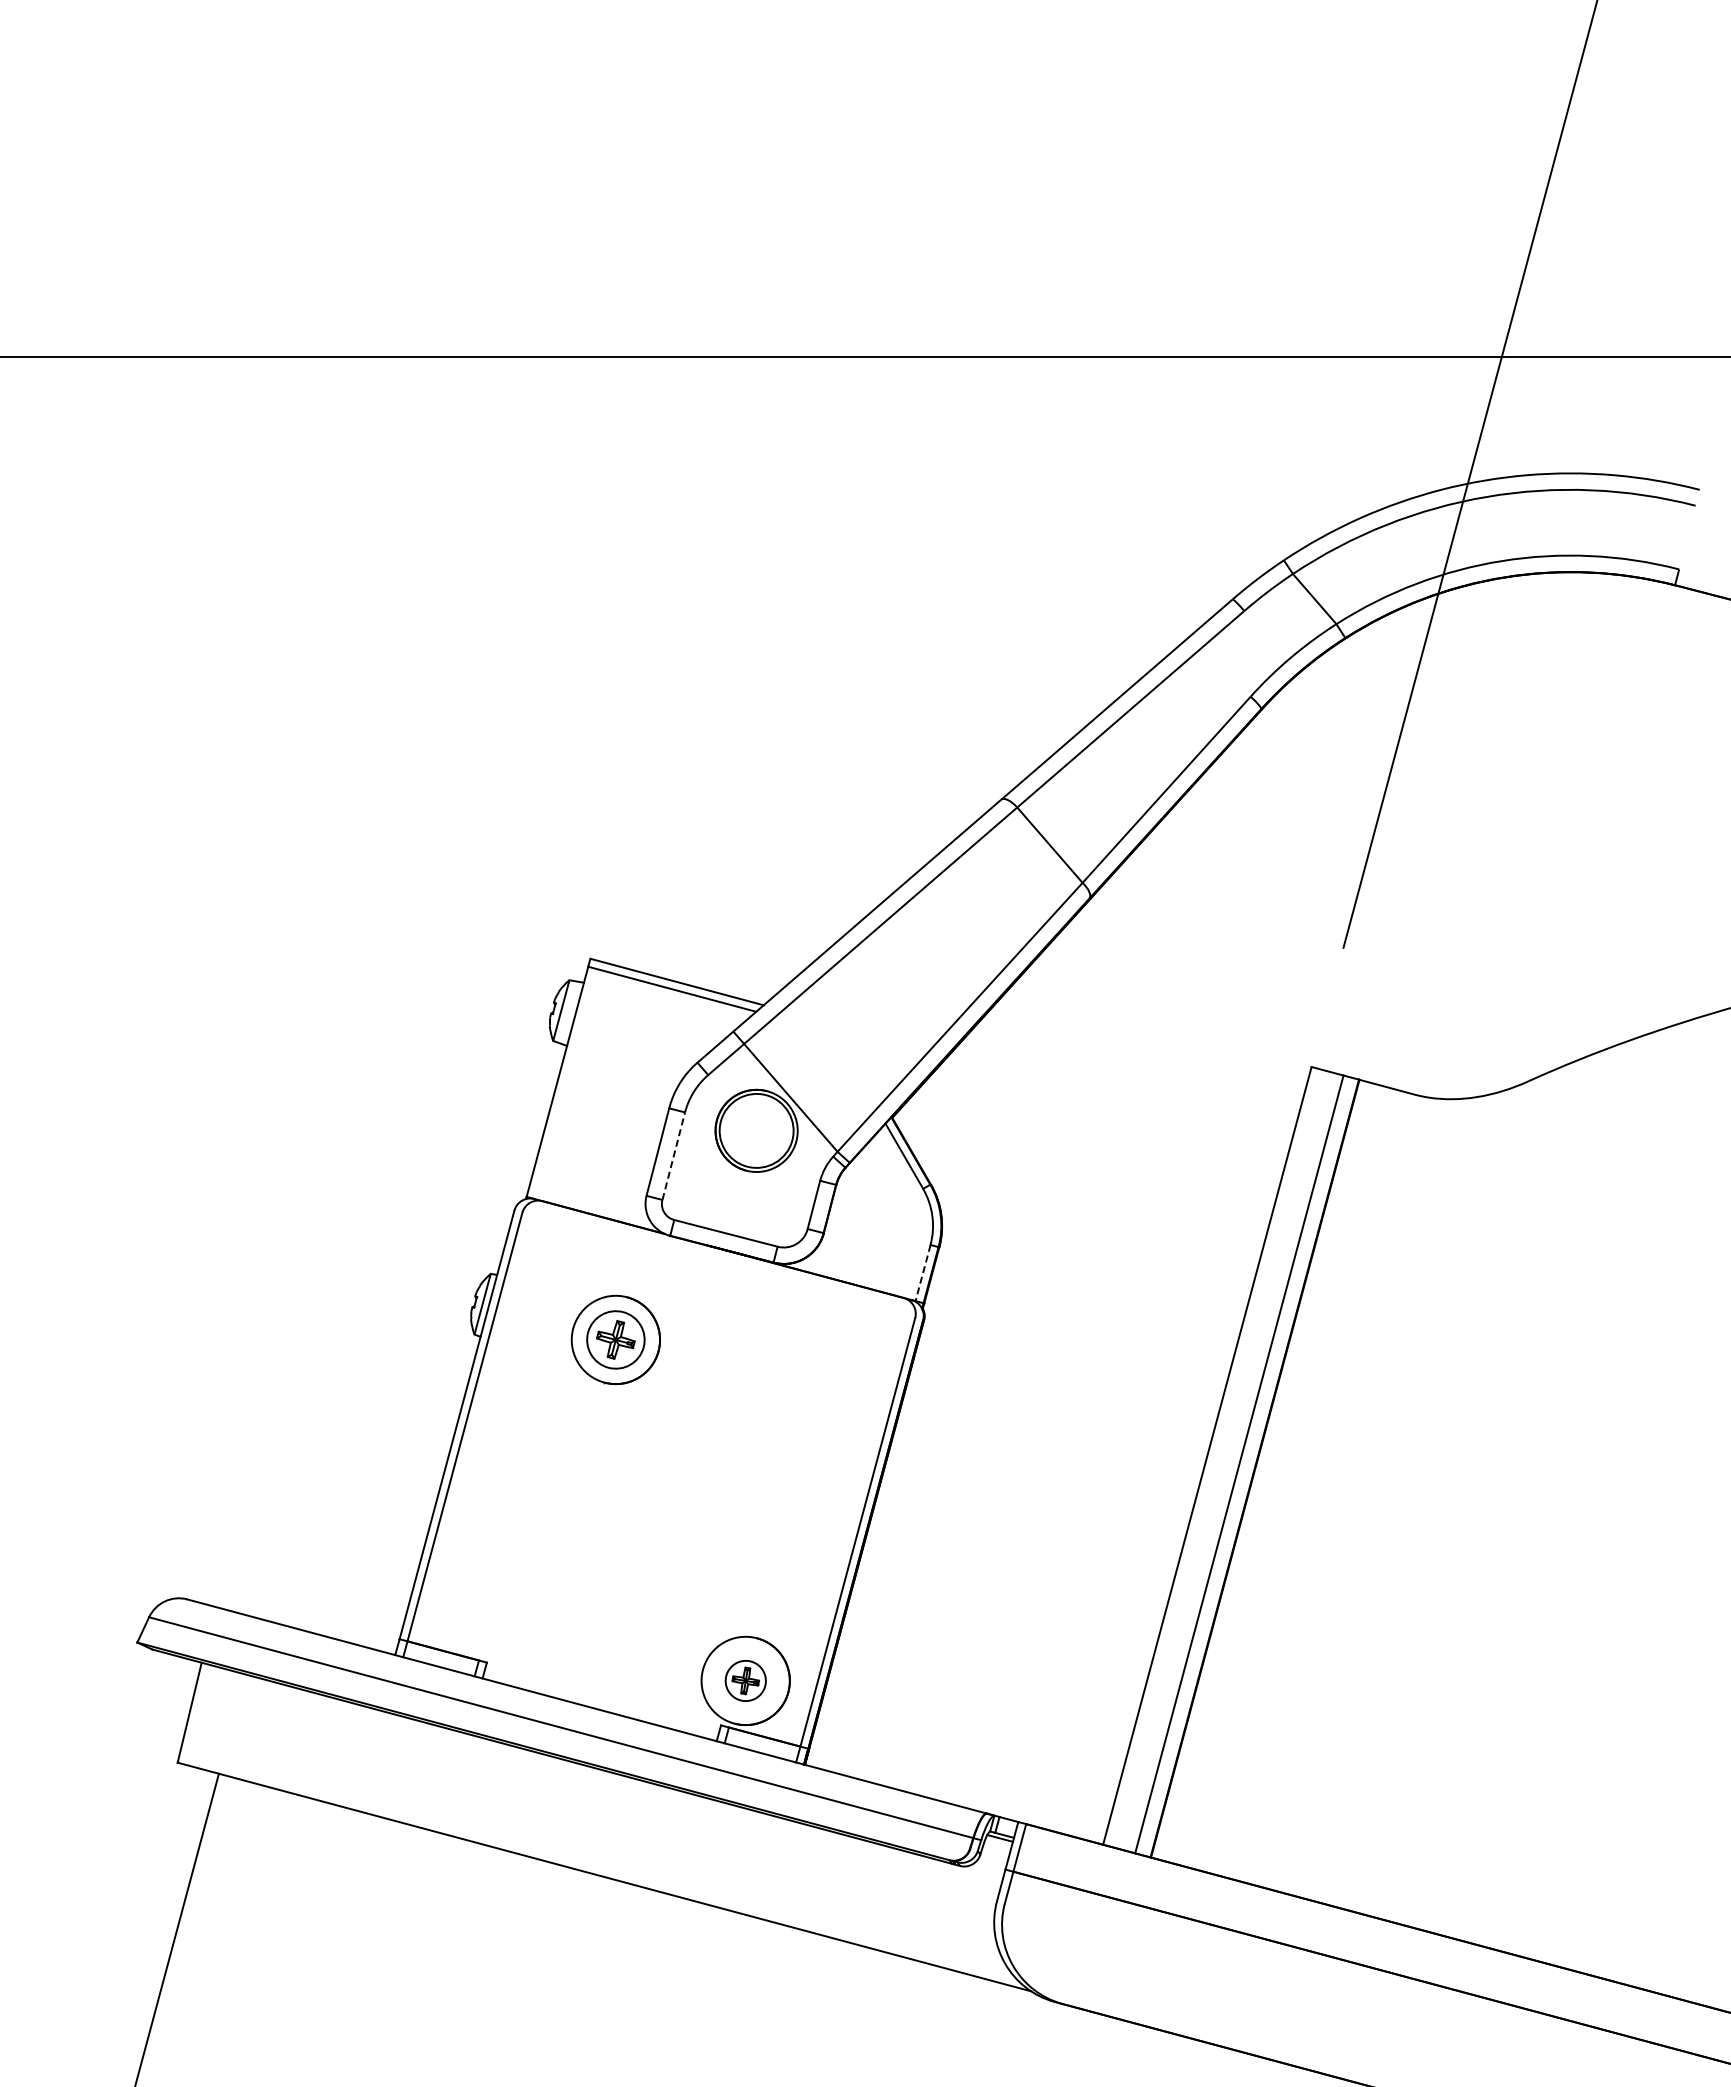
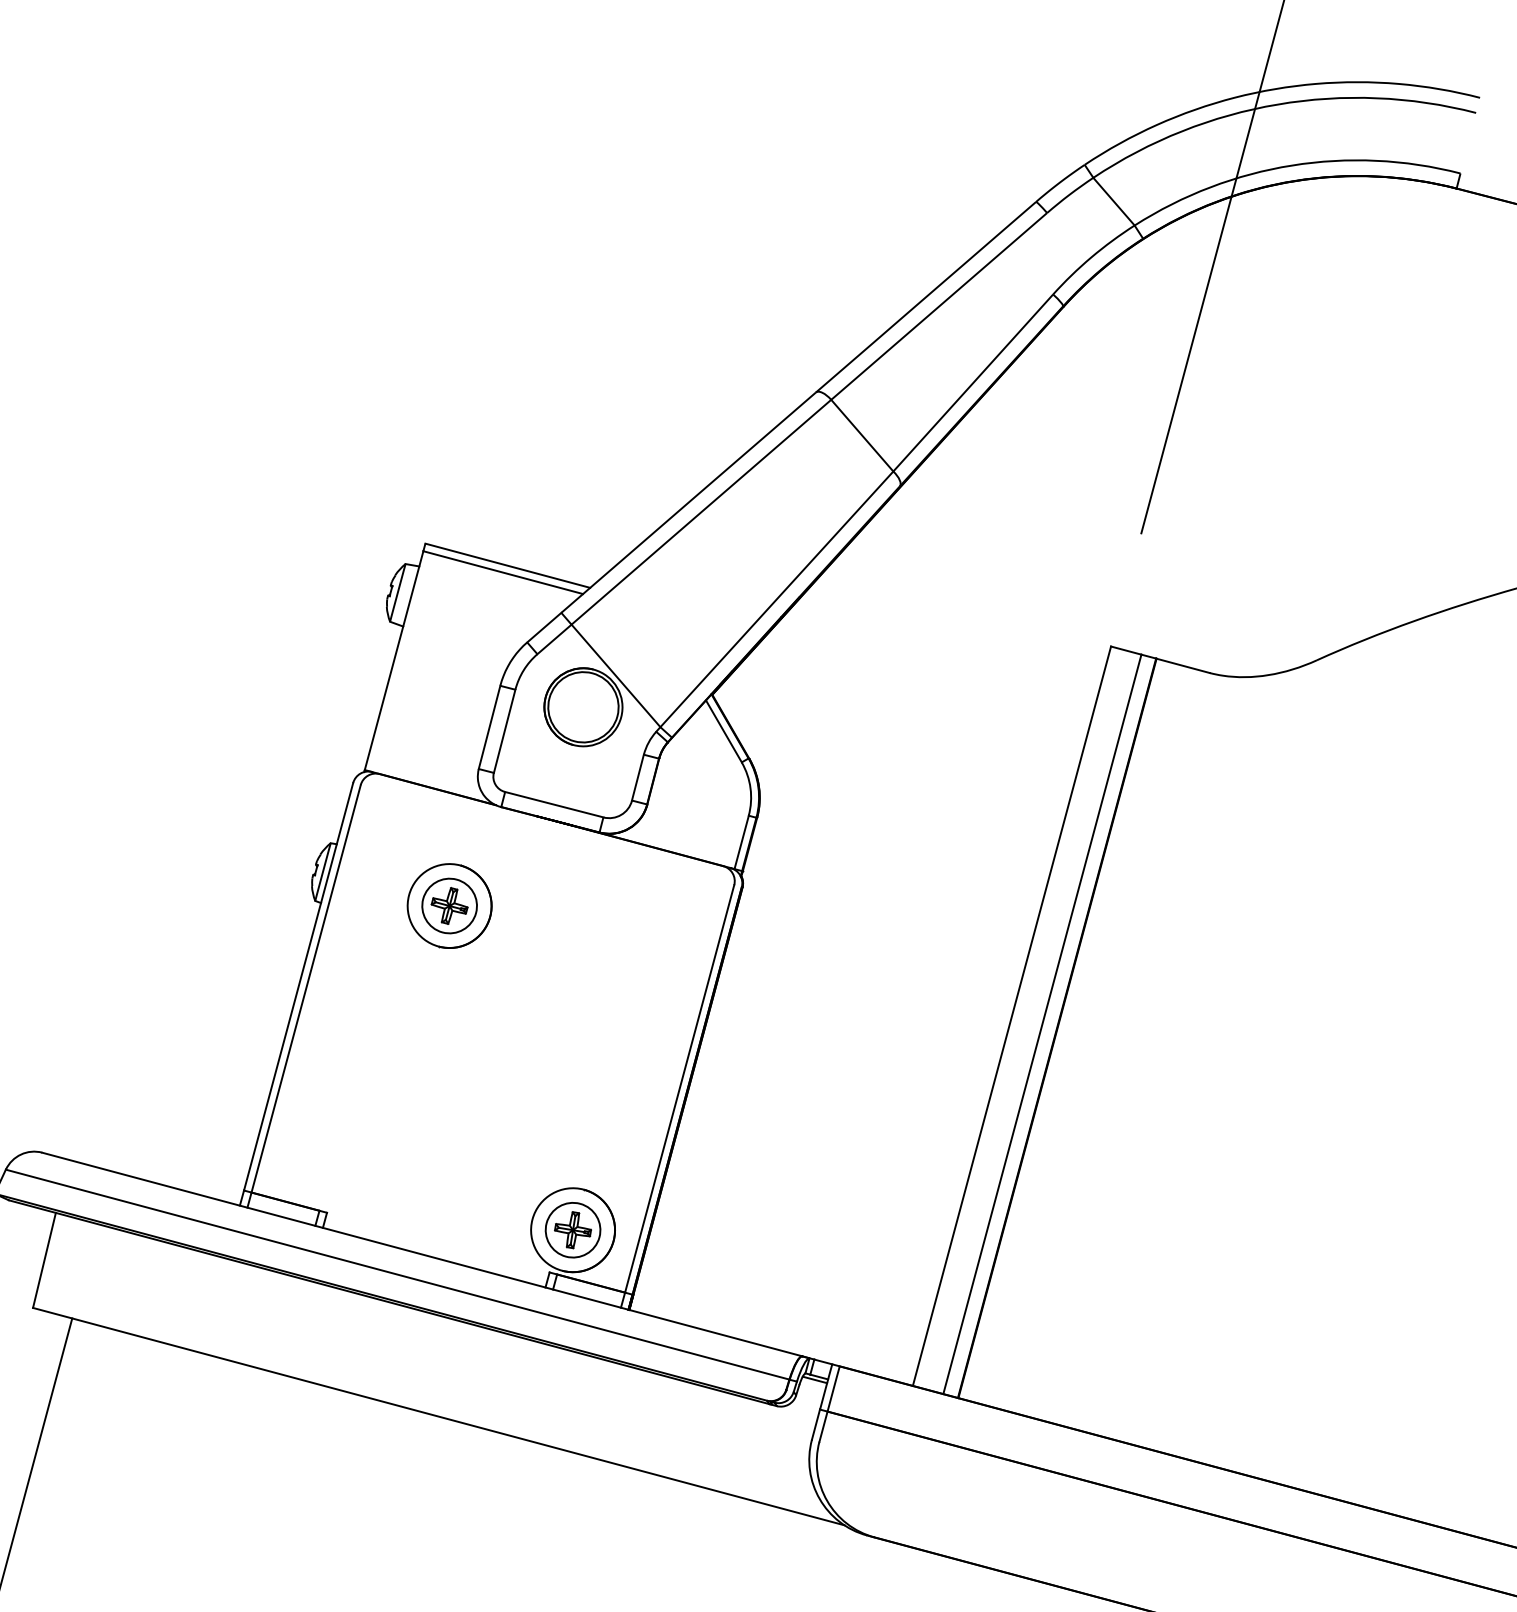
line: (673, 1155) -> (504, 730), dashed -> solid
line: (922, 1273) -> (741, 842), dashed -> solid
part: (745, 1680) -> (572, 1229), size x1.43

